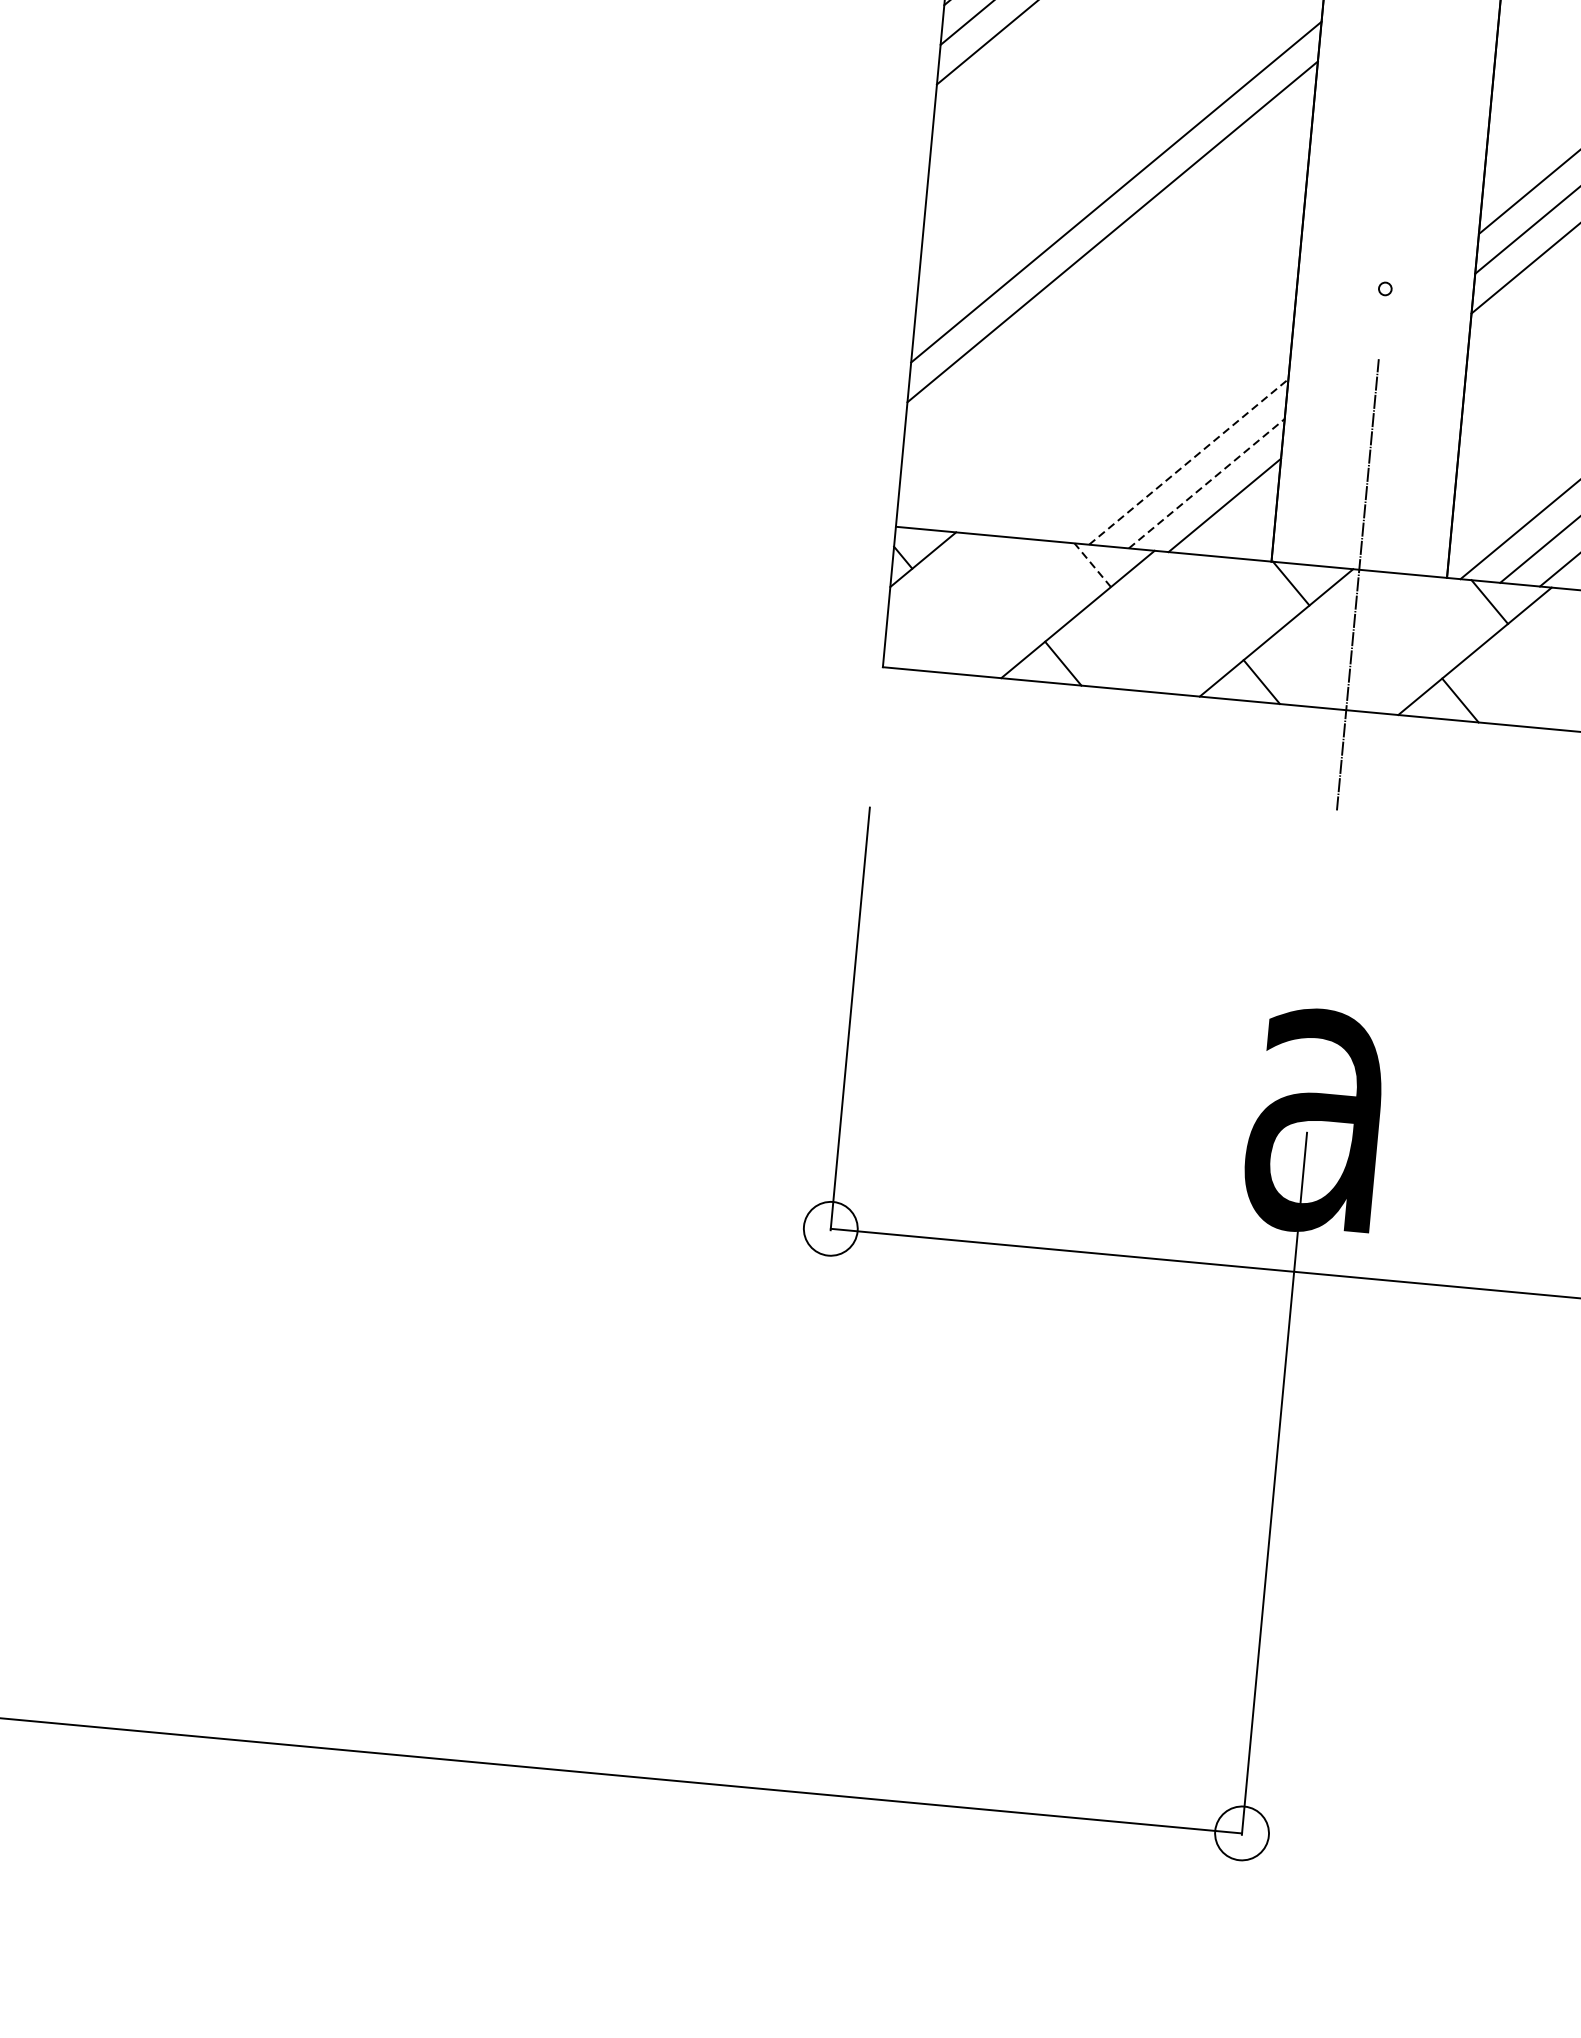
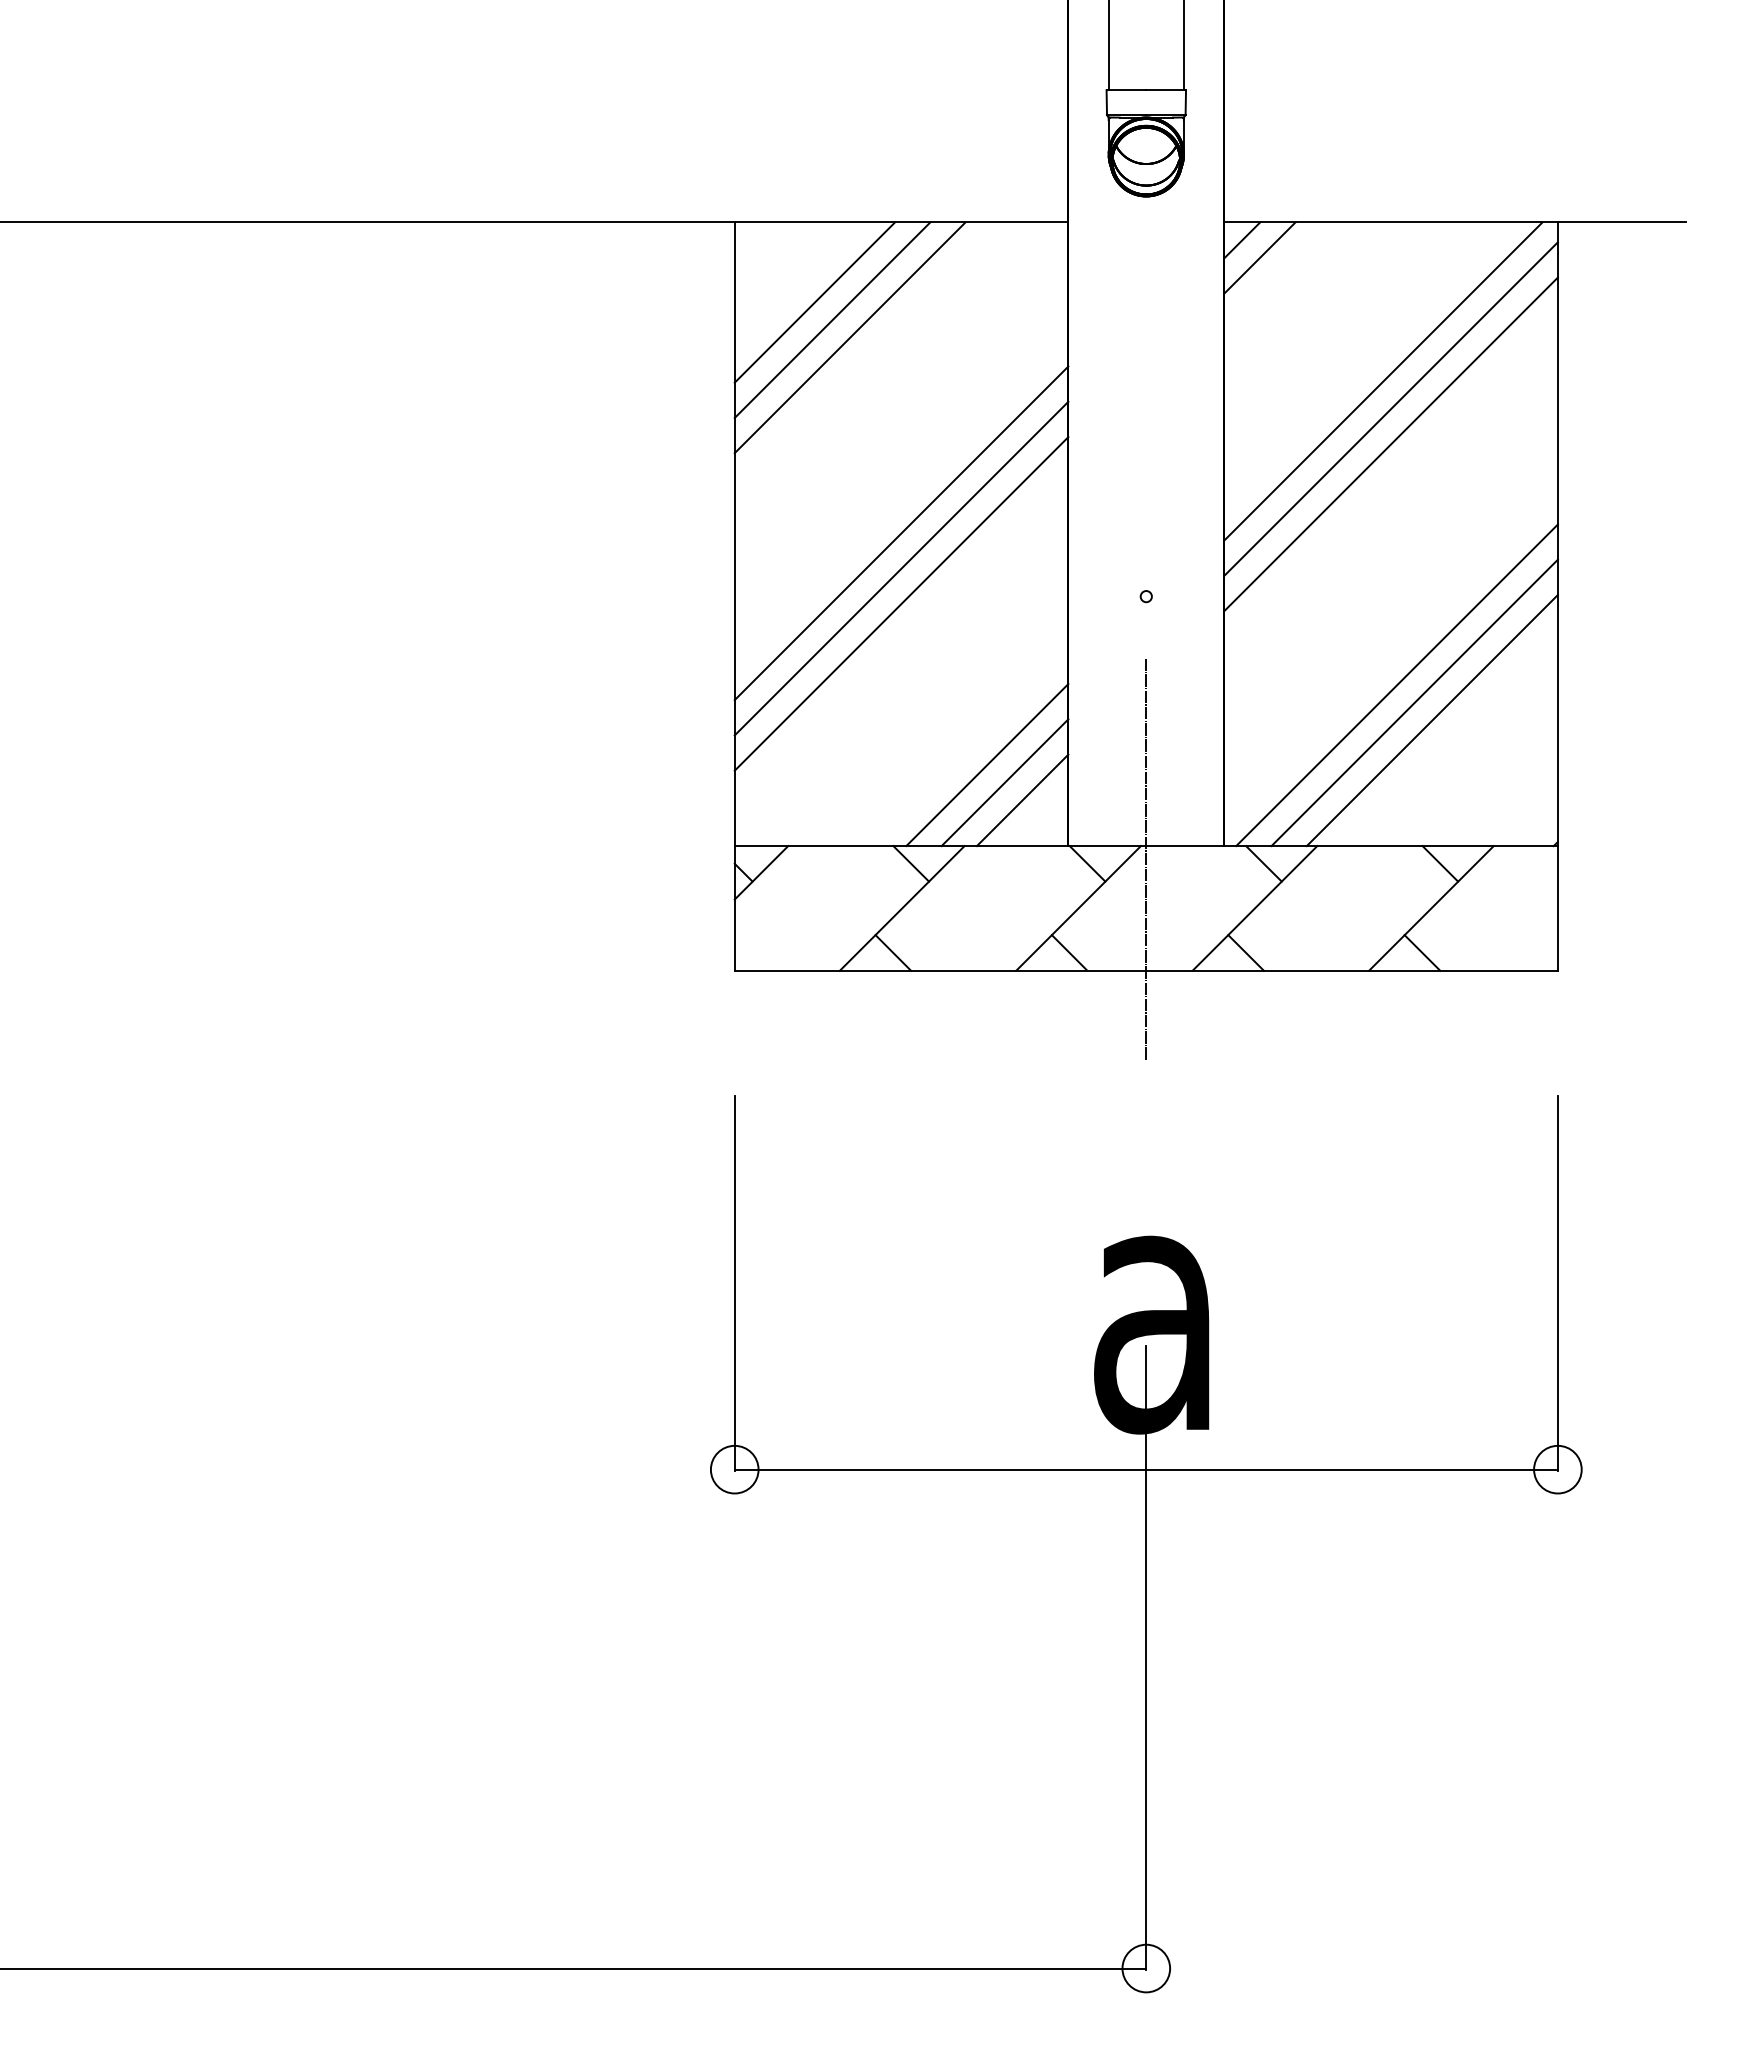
line: (1108, 271) -> (901, 603), added
line: (1188, 462) -> (987, 765), dashed -> solid
line: (1207, 483) -> (1005, 782), dashed -> solid
line: (1091, 564) -> (910, 863), dashed -> solid

